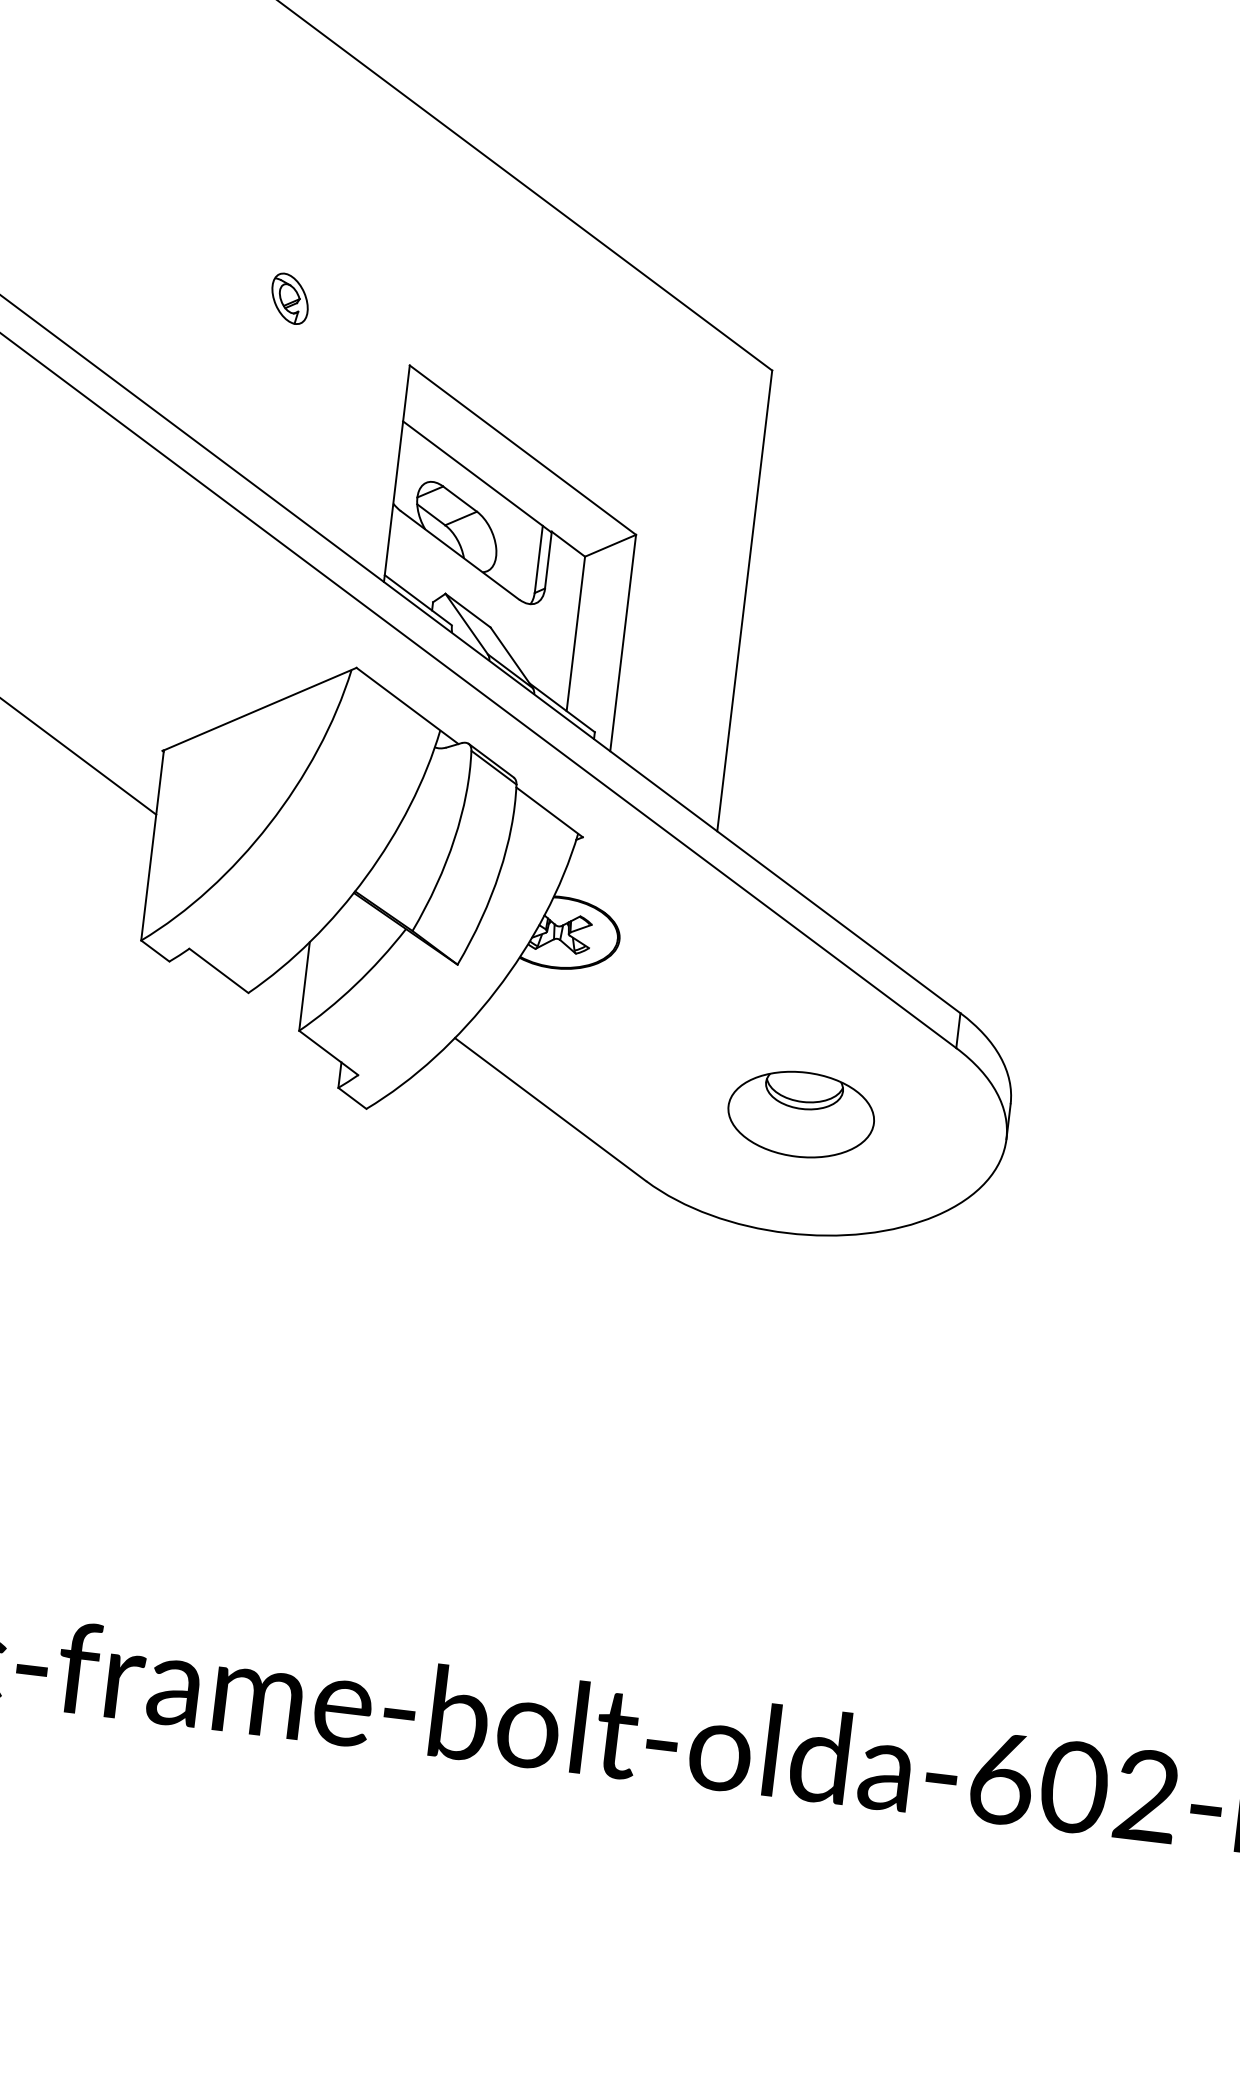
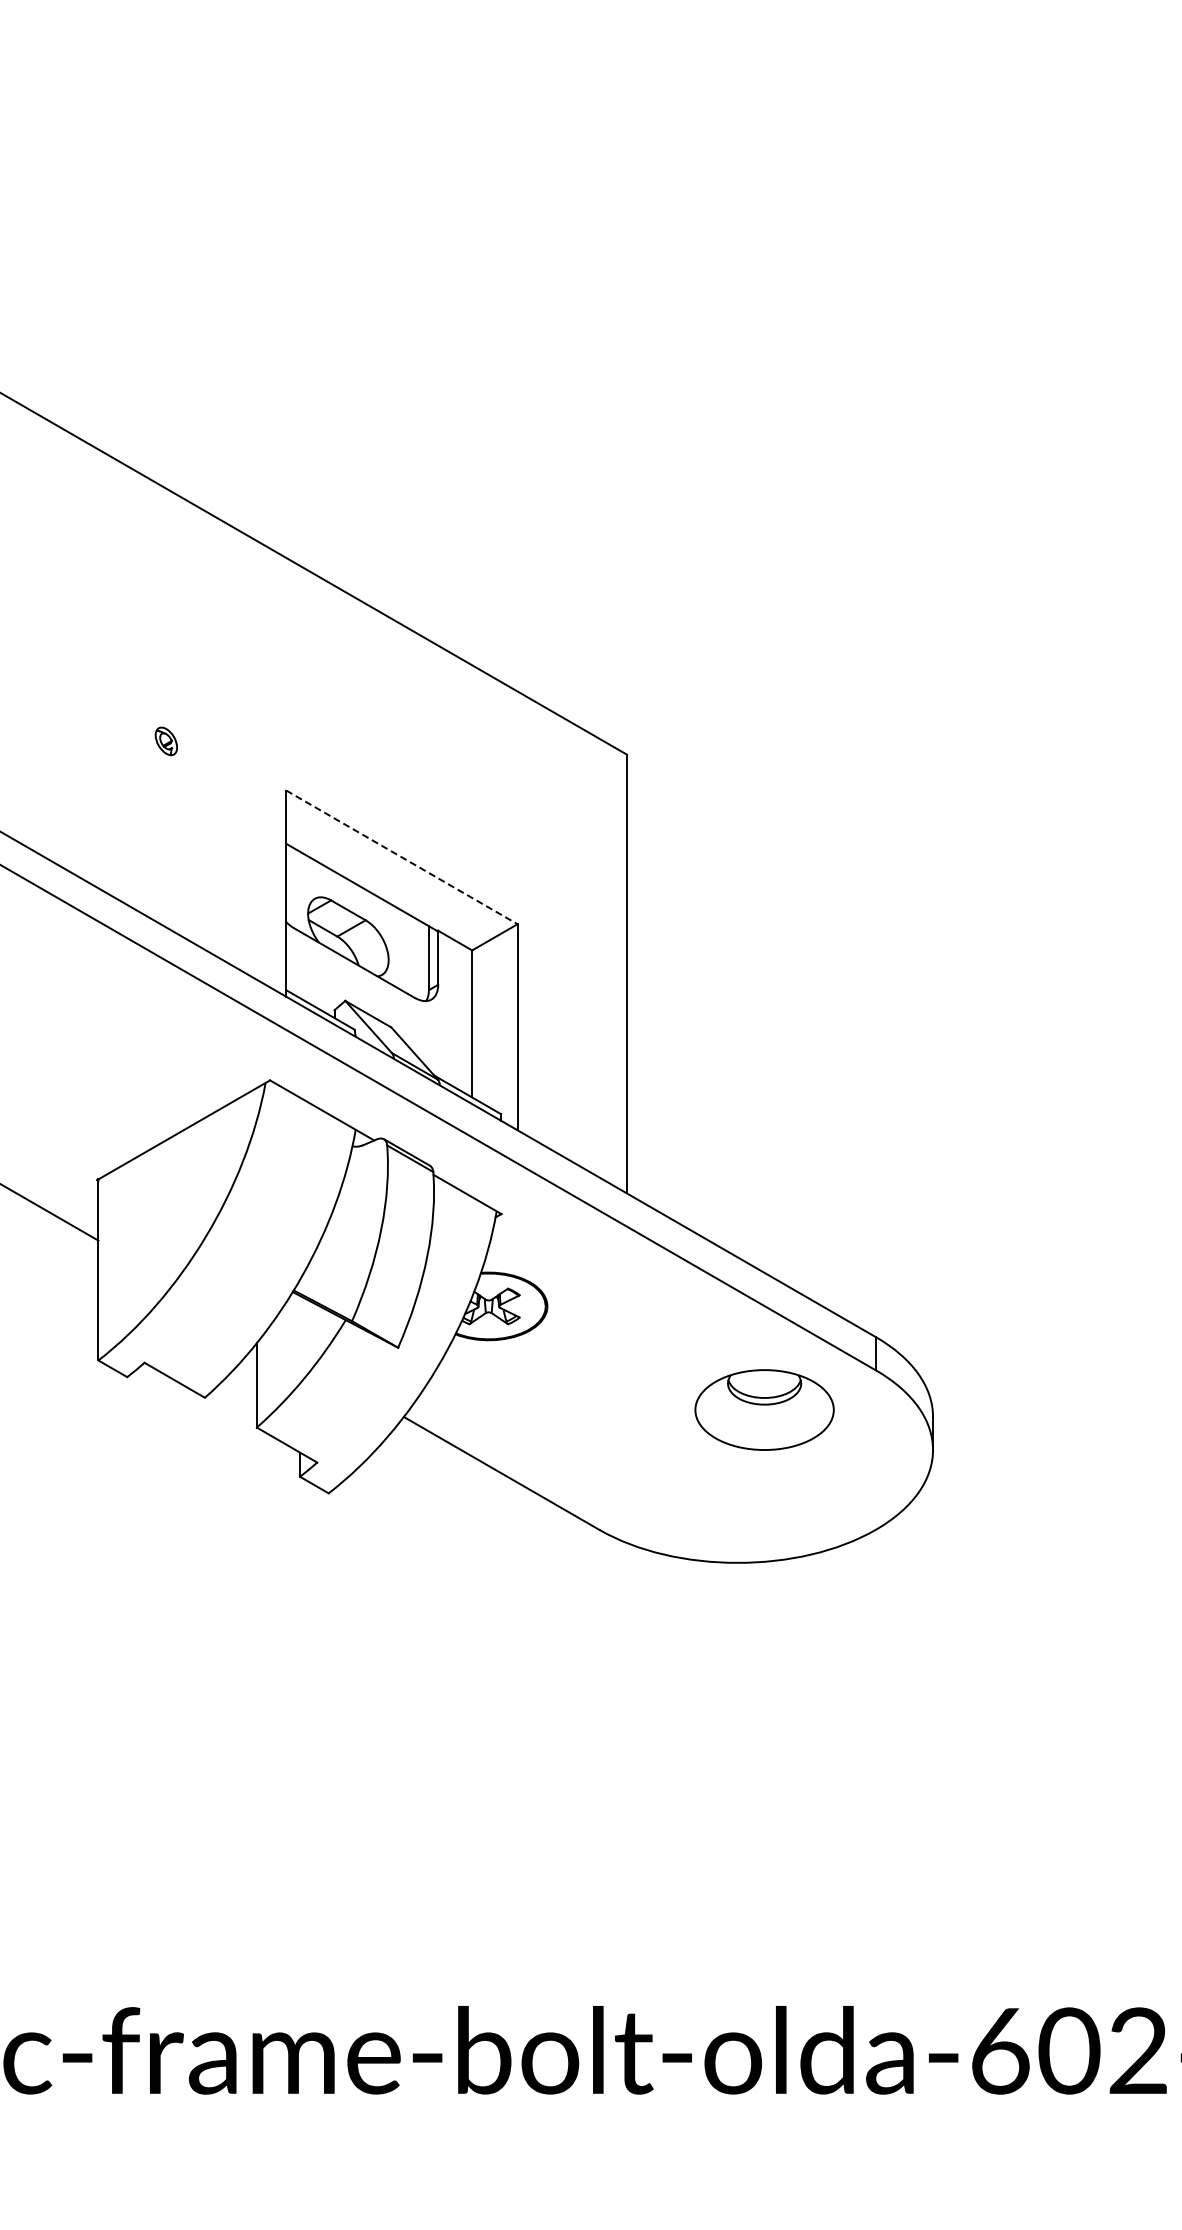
part: (290, 299) -> (166, 741), size x0.6
line: (522, 450) -> (401, 857), solid -> dashed
part: (801, 1114) -> (764, 1409), moved

